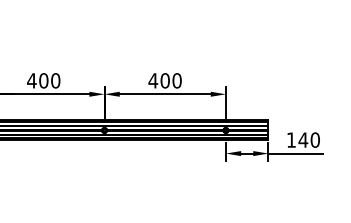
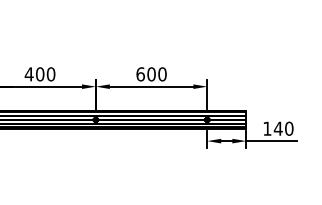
text: (153, 80) -> (140, 74), 400 -> 600

